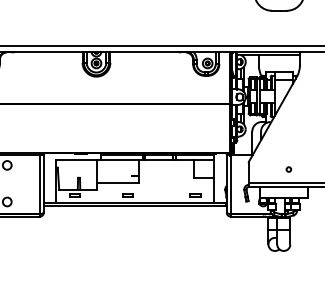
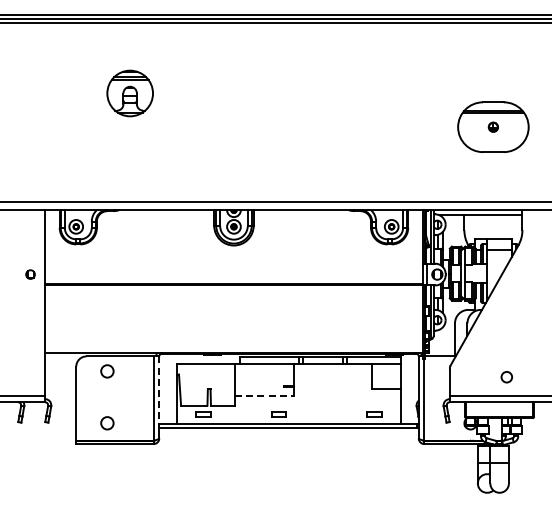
circle: (288, 169) -> (506, 377), size x1.6
line: (43, 178) -> (159, 390), solid -> dashed
line: (118, 182) -> (265, 395), solid -> dashed

